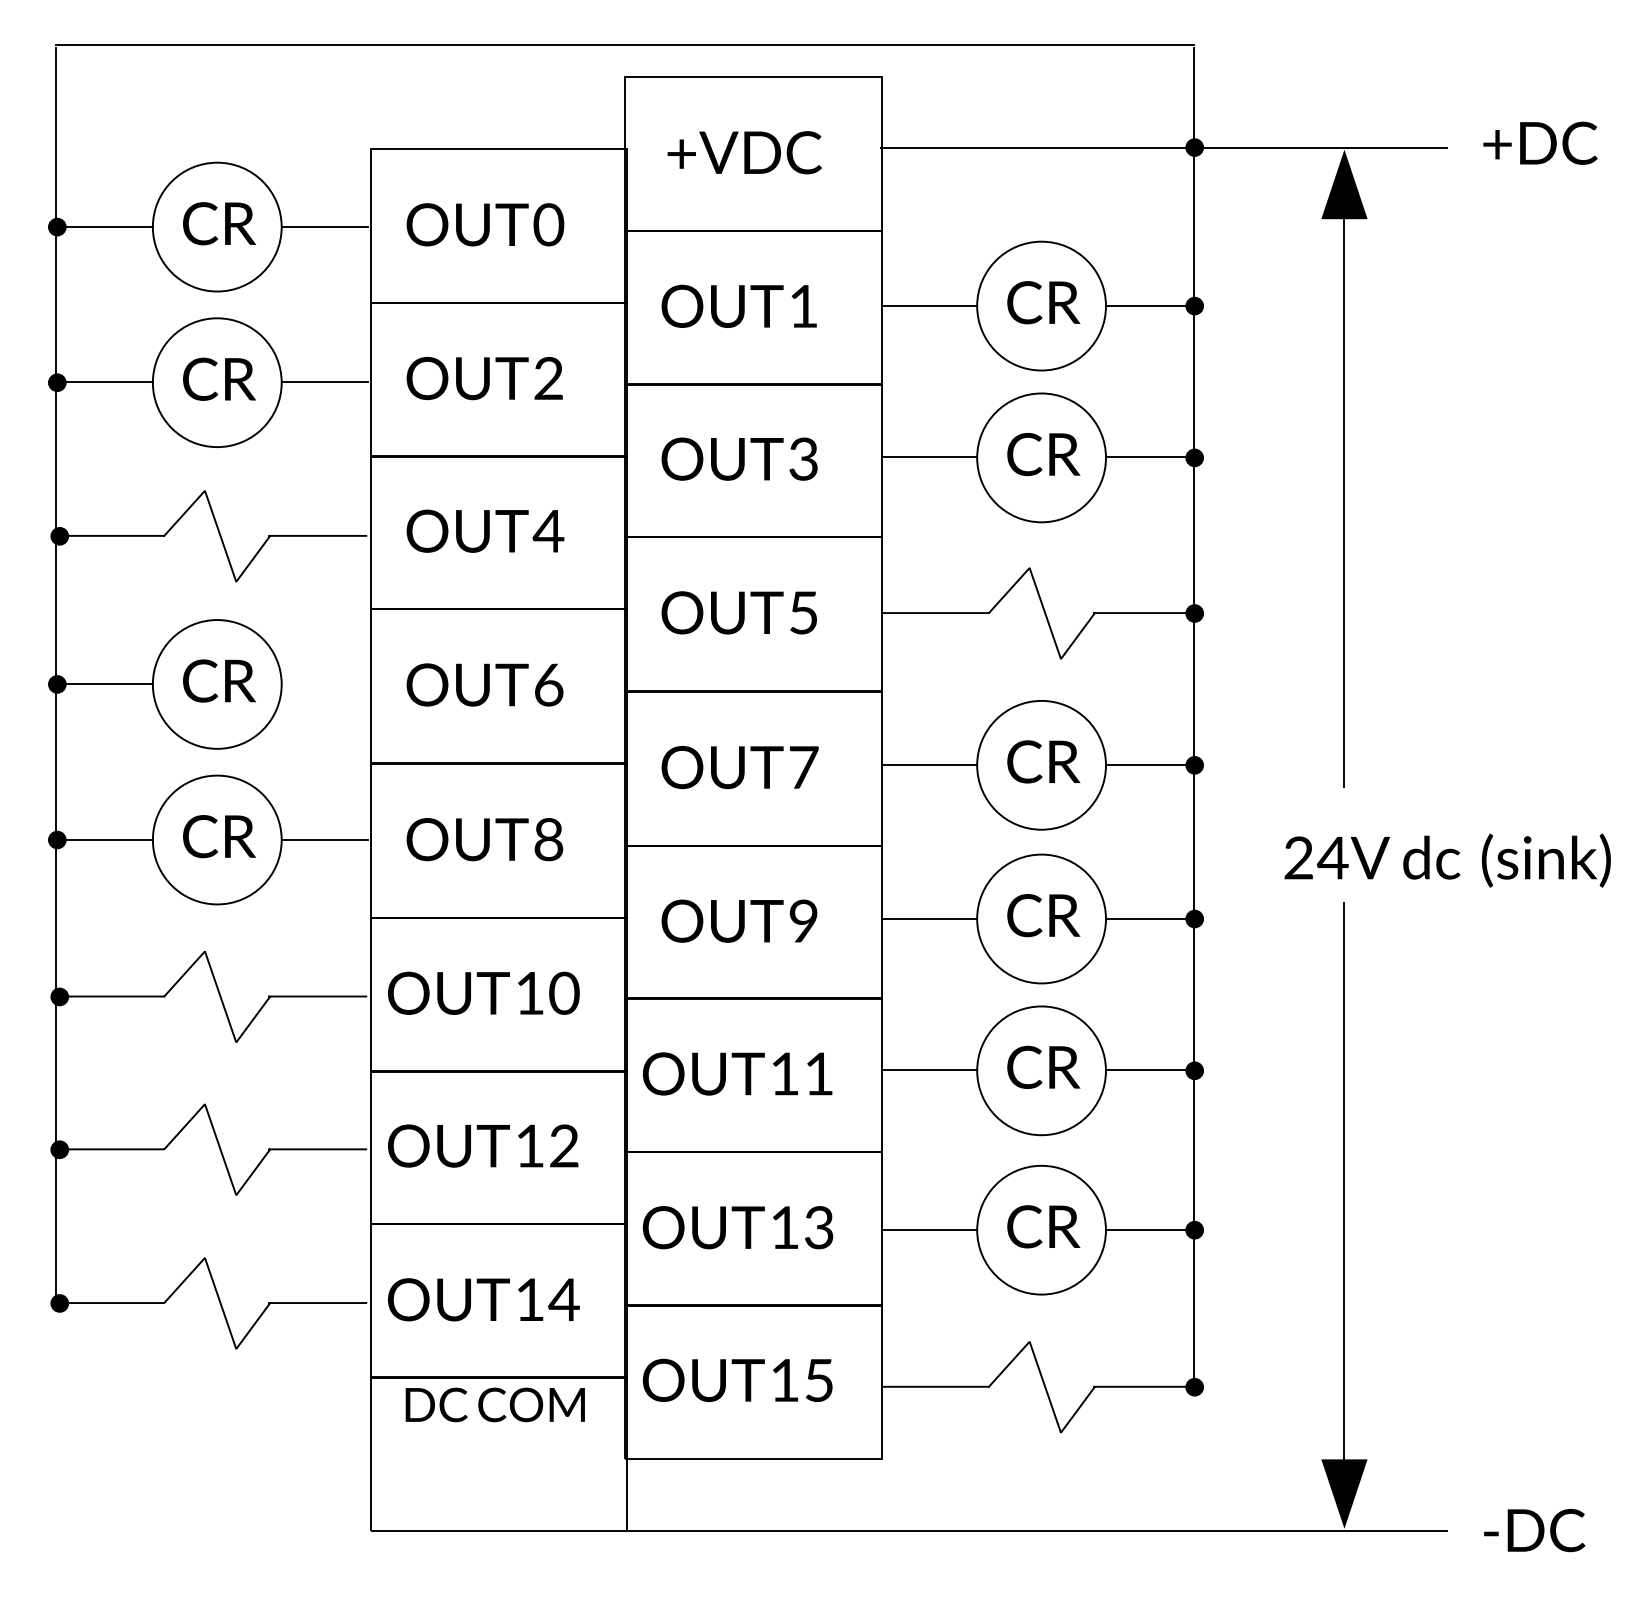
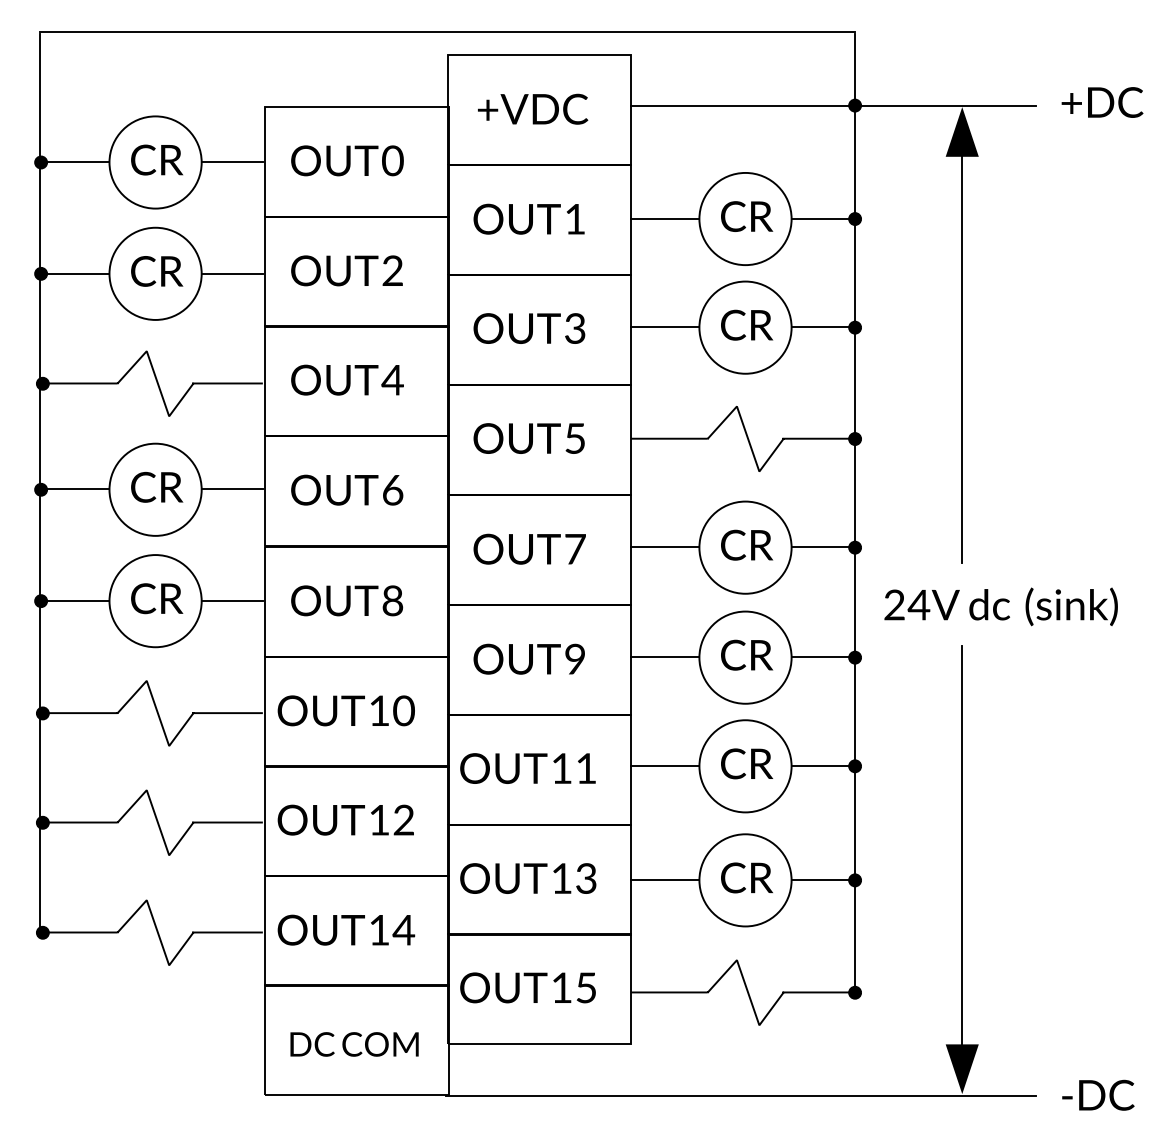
line: (324, 684) -> (232, 489), added
text: (1446, 860) -> (1000, 606), moved
text: (495, 1405) -> (354, 1044), moved

